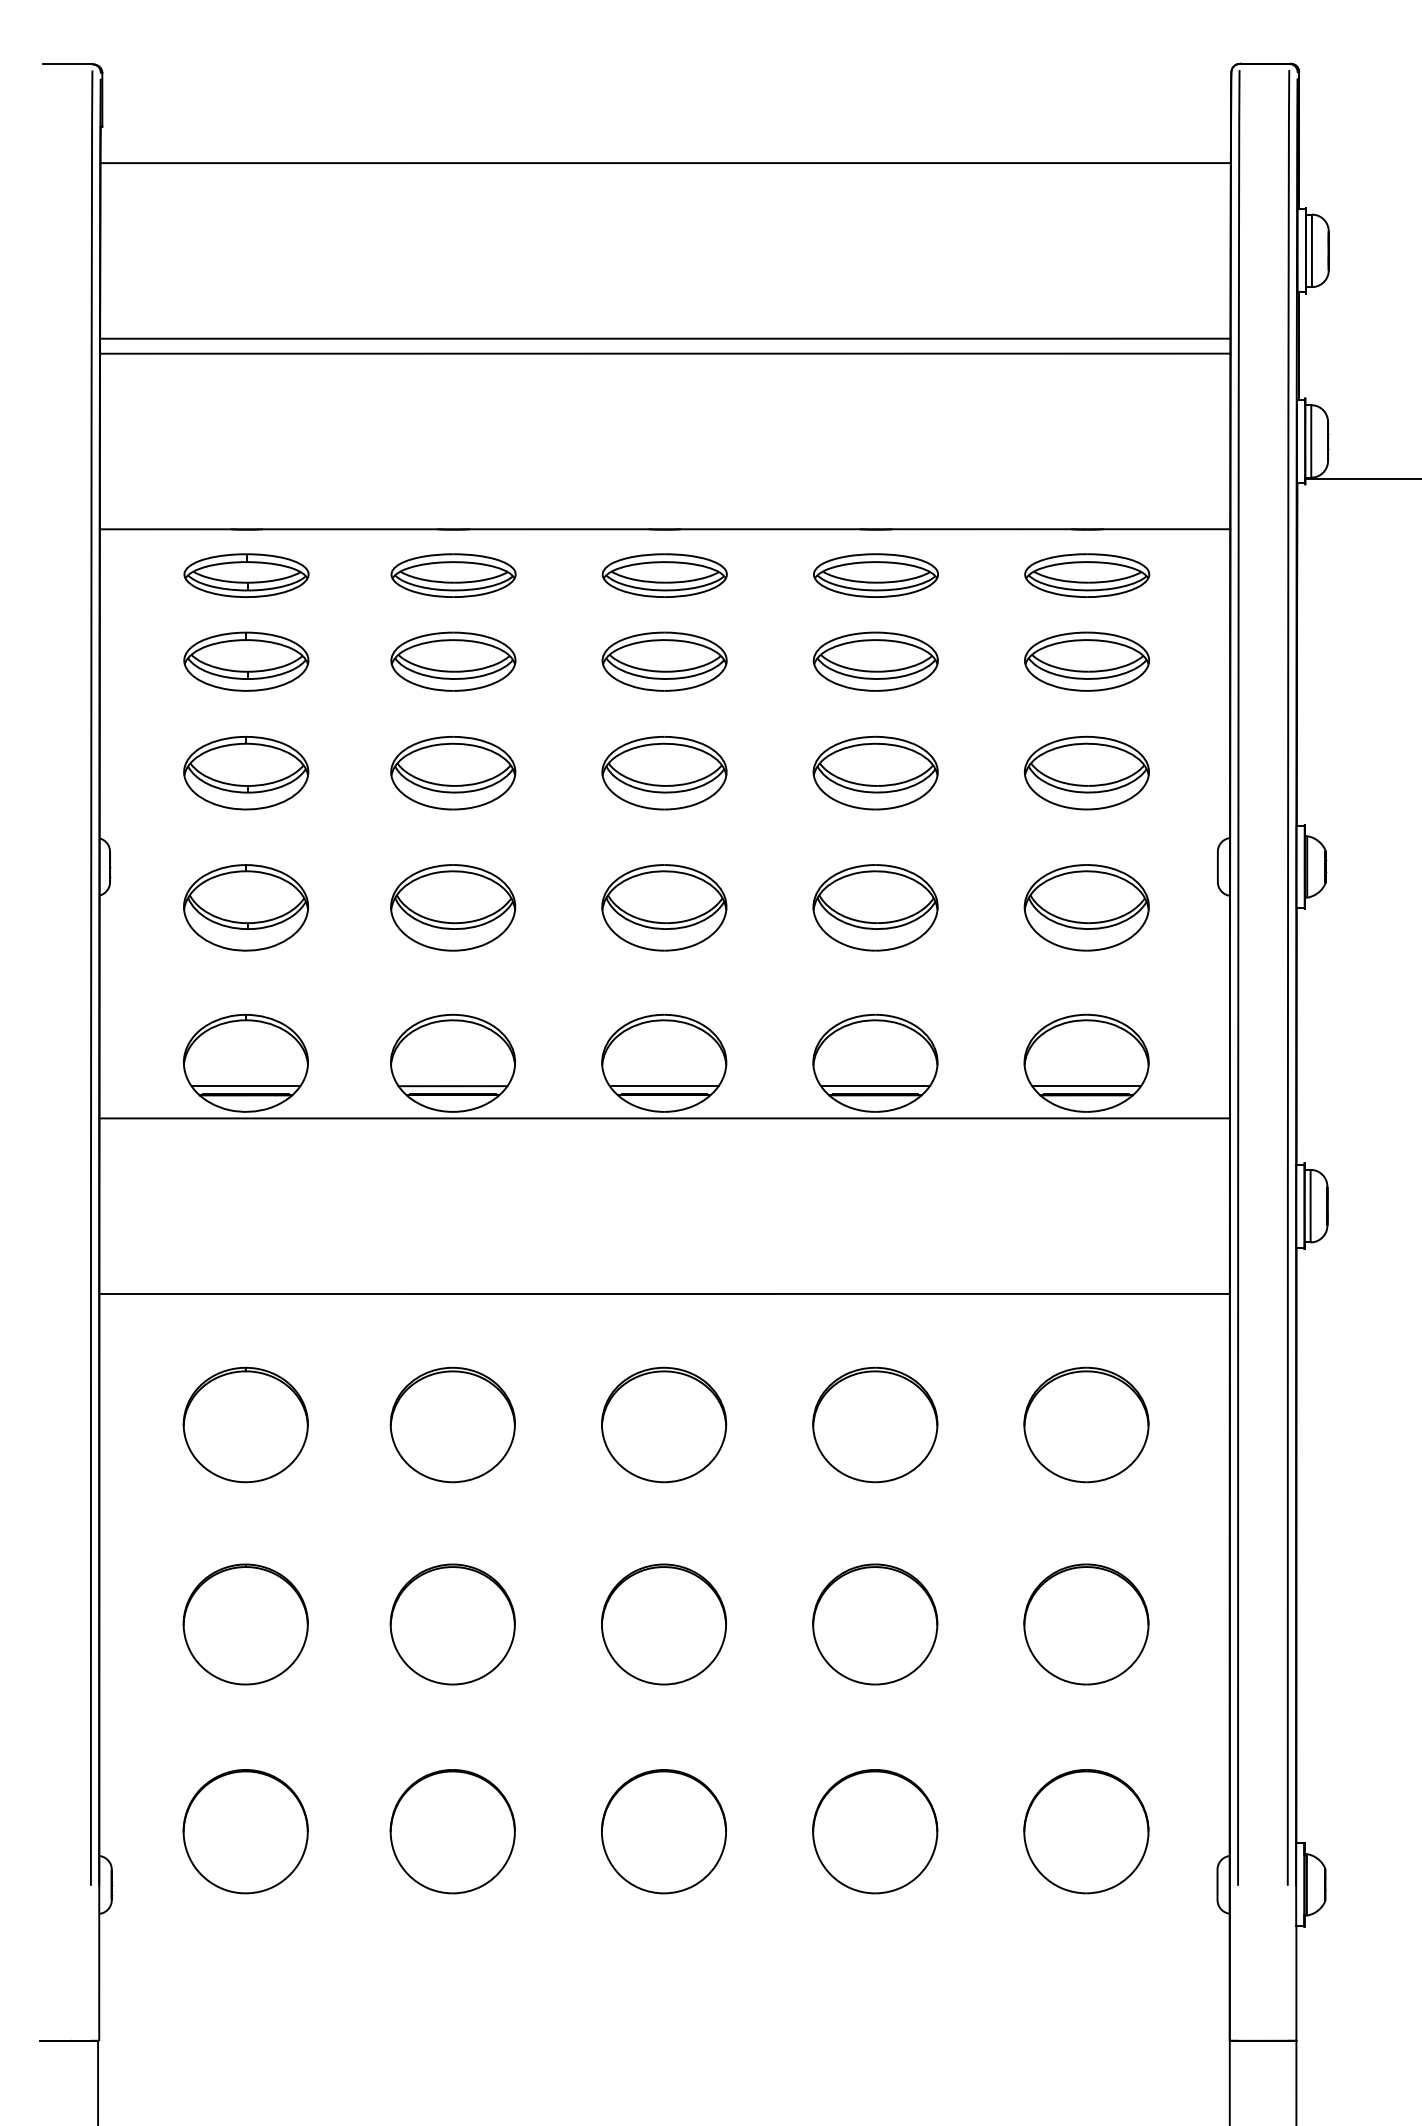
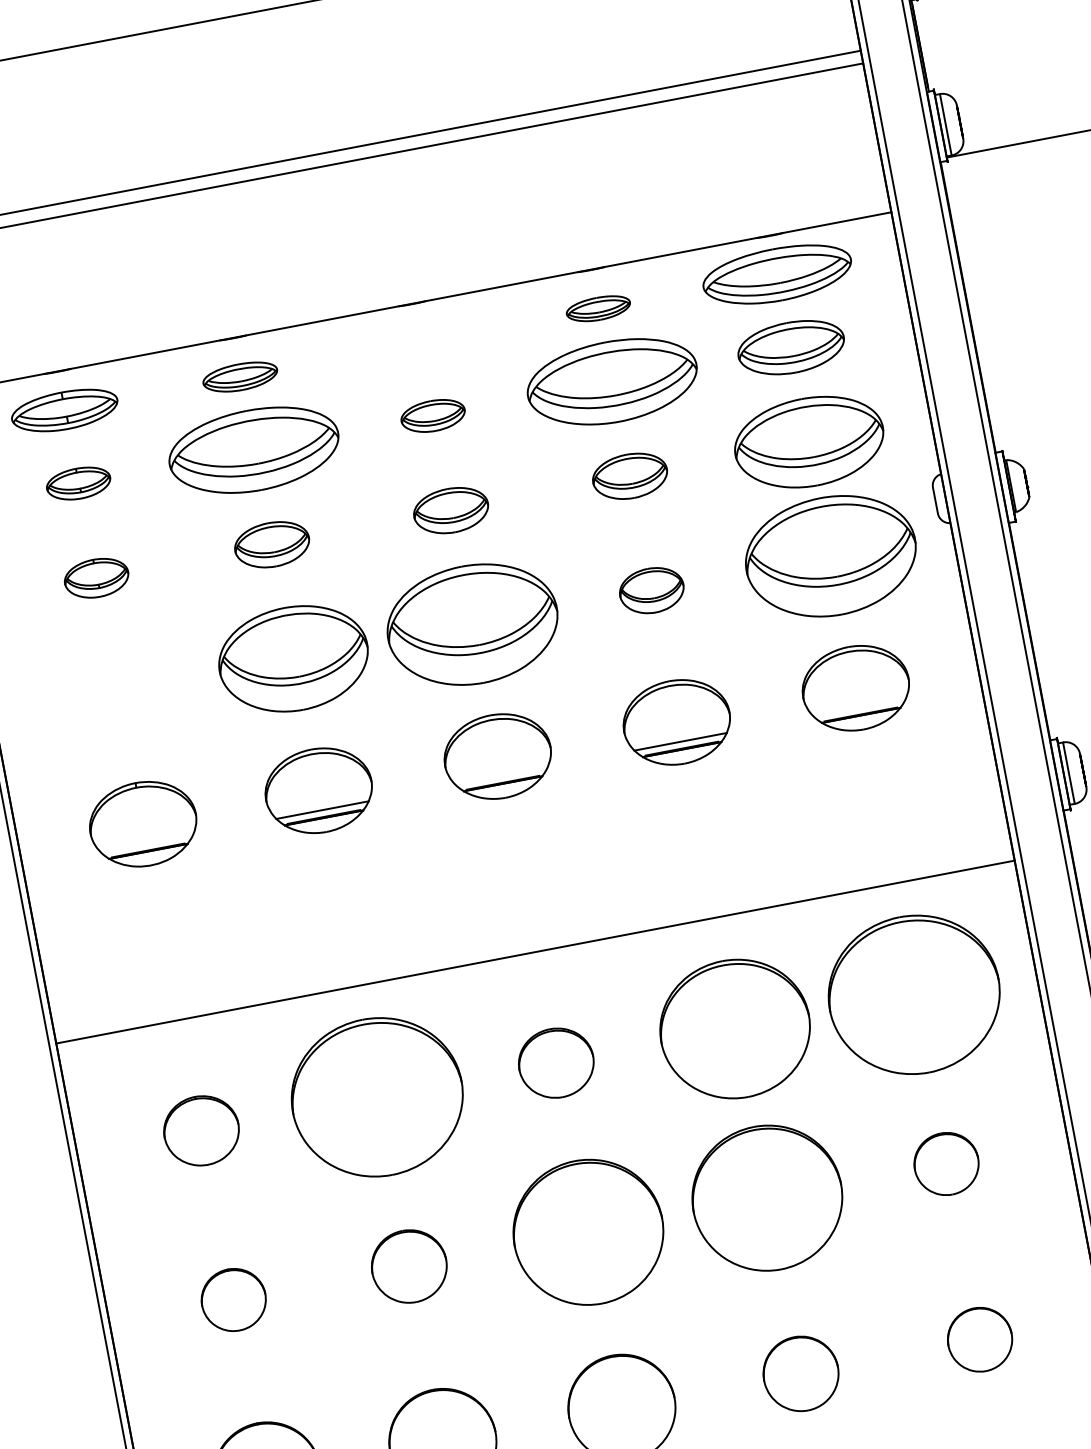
part: (453, 575) -> (240, 377), size x0.7
part: (664, 575) -> (419, 343), removed
part: (875, 575) -> (598, 308), size x0.6
part: (1087, 575) -> (777, 274), size x1.4
part: (246, 661) -> (78, 483), size x0.6
part: (453, 661) -> (254, 450), size x1.6
part: (664, 661) -> (433, 415), size x0.6
part: (875, 661) -> (612, 381), size x1.6
part: (875, 772) -> (629, 475), size x0.7
part: (1086, 772) -> (808, 441), size x1.4
part: (246, 773) -> (96, 578), size x0.6
part: (453, 773) -> (272, 544), size x0.7
part: (664, 773) -> (451, 510), size x0.7
part: (246, 907) -> (118, 692), removed
part: (453, 907) -> (294, 658), size x1.4
part: (664, 907) -> (472, 624), size x1.6
part: (875, 907) -> (651, 590), size x0.6
part: (1086, 907) -> (830, 556), size x1.6
line: (245, 1086) -> (146, 843), removed
line: (663, 1086) -> (501, 776), removed
line: (1086, 1086) -> (859, 707), removed
line: (664, 1118) -> (507, 803), removed
part: (245, 1424) -> (201, 1130), size x0.7
part: (452, 1424) -> (376, 1097), size x1.6
part: (664, 1424) -> (556, 1062), size x0.7
part: (875, 1424) -> (735, 1028), size x1.4
part: (1086, 1424) -> (914, 994), size x1.6
part: (245, 1624) -> (233, 1300), size x0.6
part: (452, 1624) -> (409, 1266), size x0.7
part: (663, 1624) -> (588, 1232), size x1.4
part: (875, 1624) -> (767, 1198), size x1.4
part: (1086, 1624) -> (946, 1164), size x0.6
part: (875, 1831) -> (801, 1373), size x0.7
part: (1086, 1831) -> (980, 1339), size x0.6

